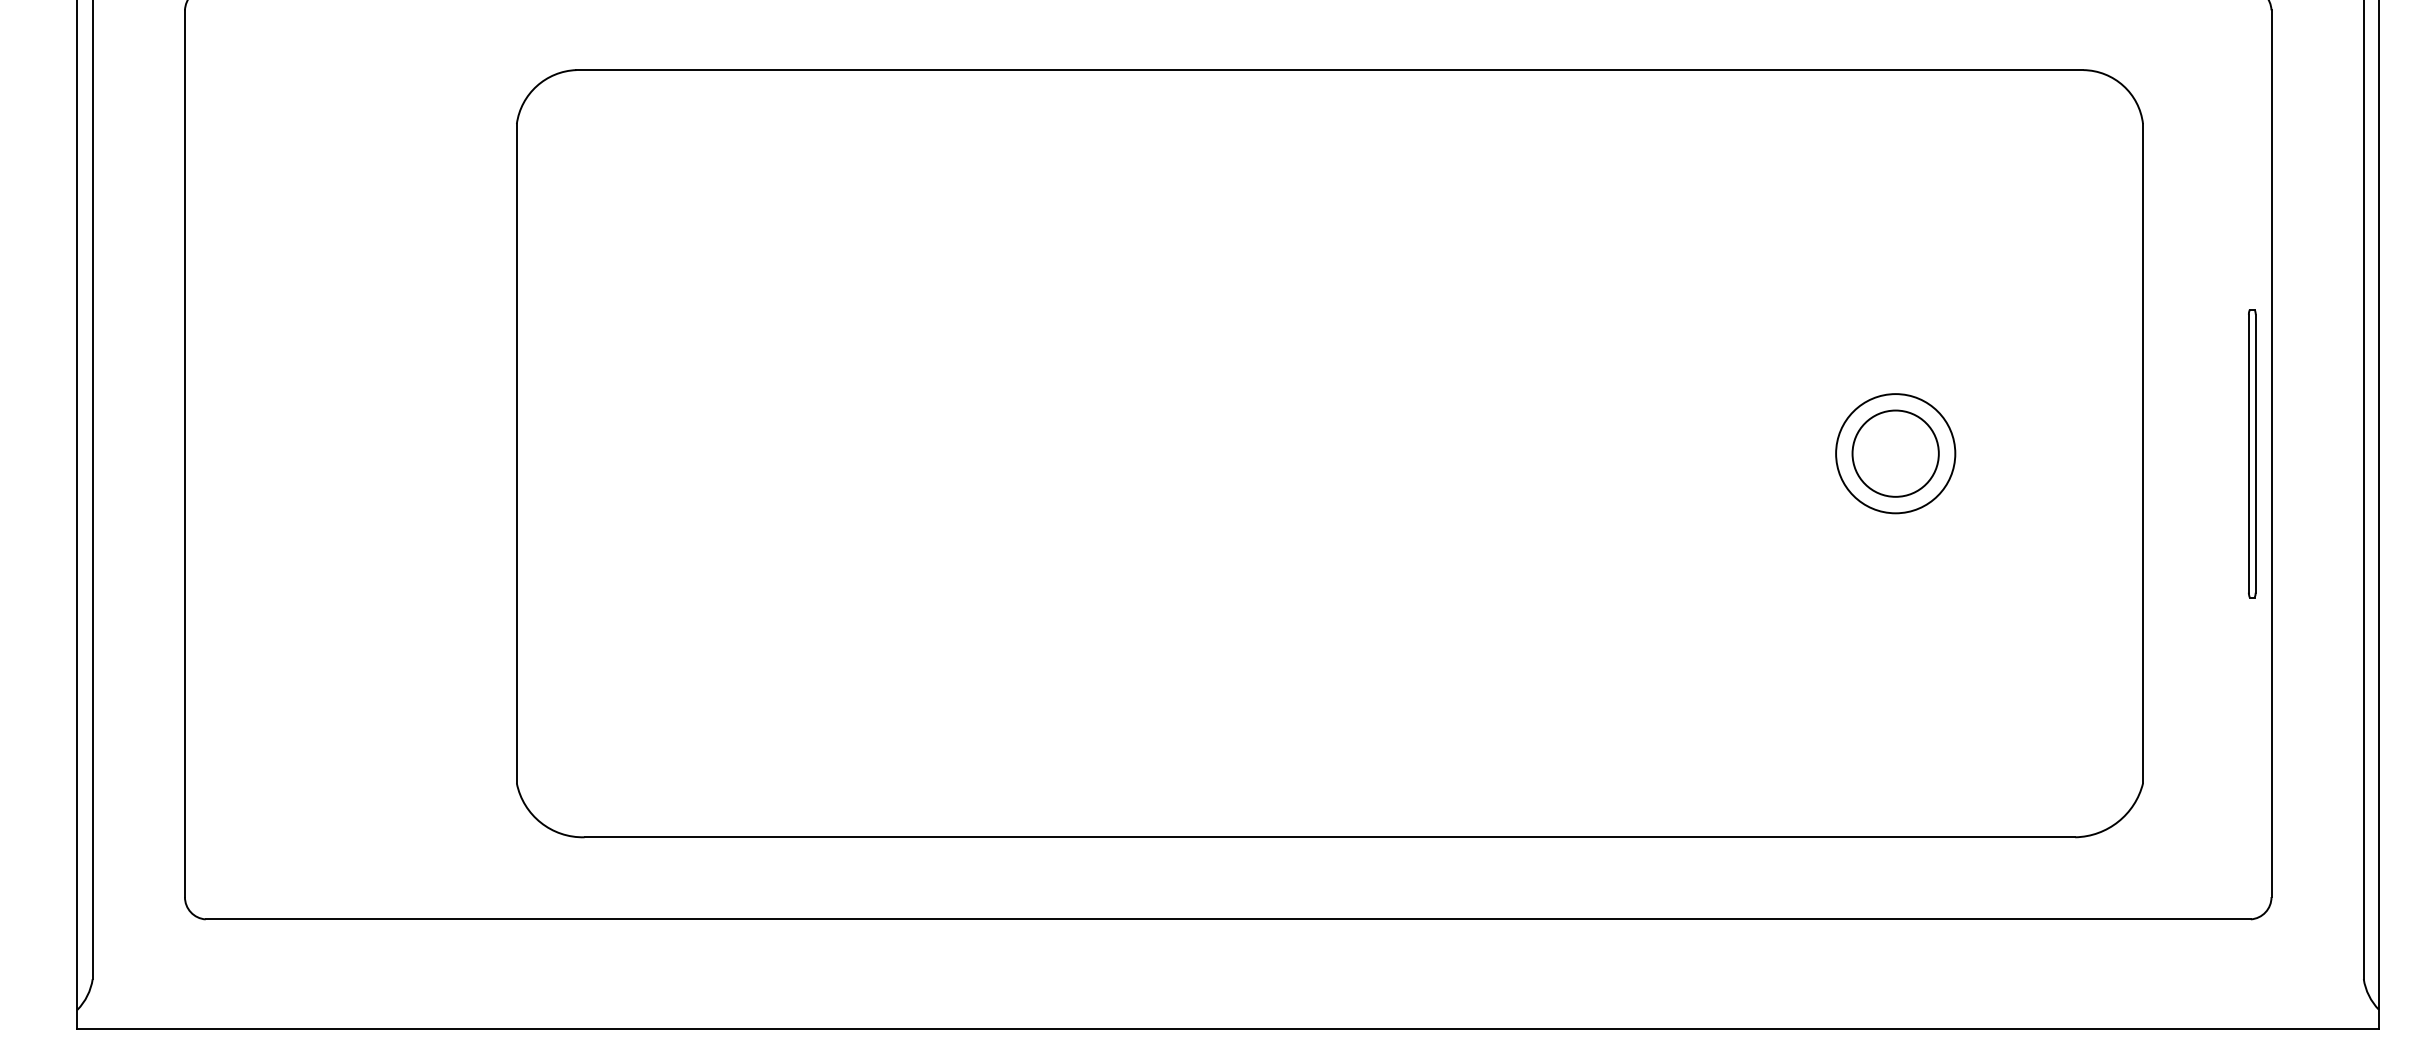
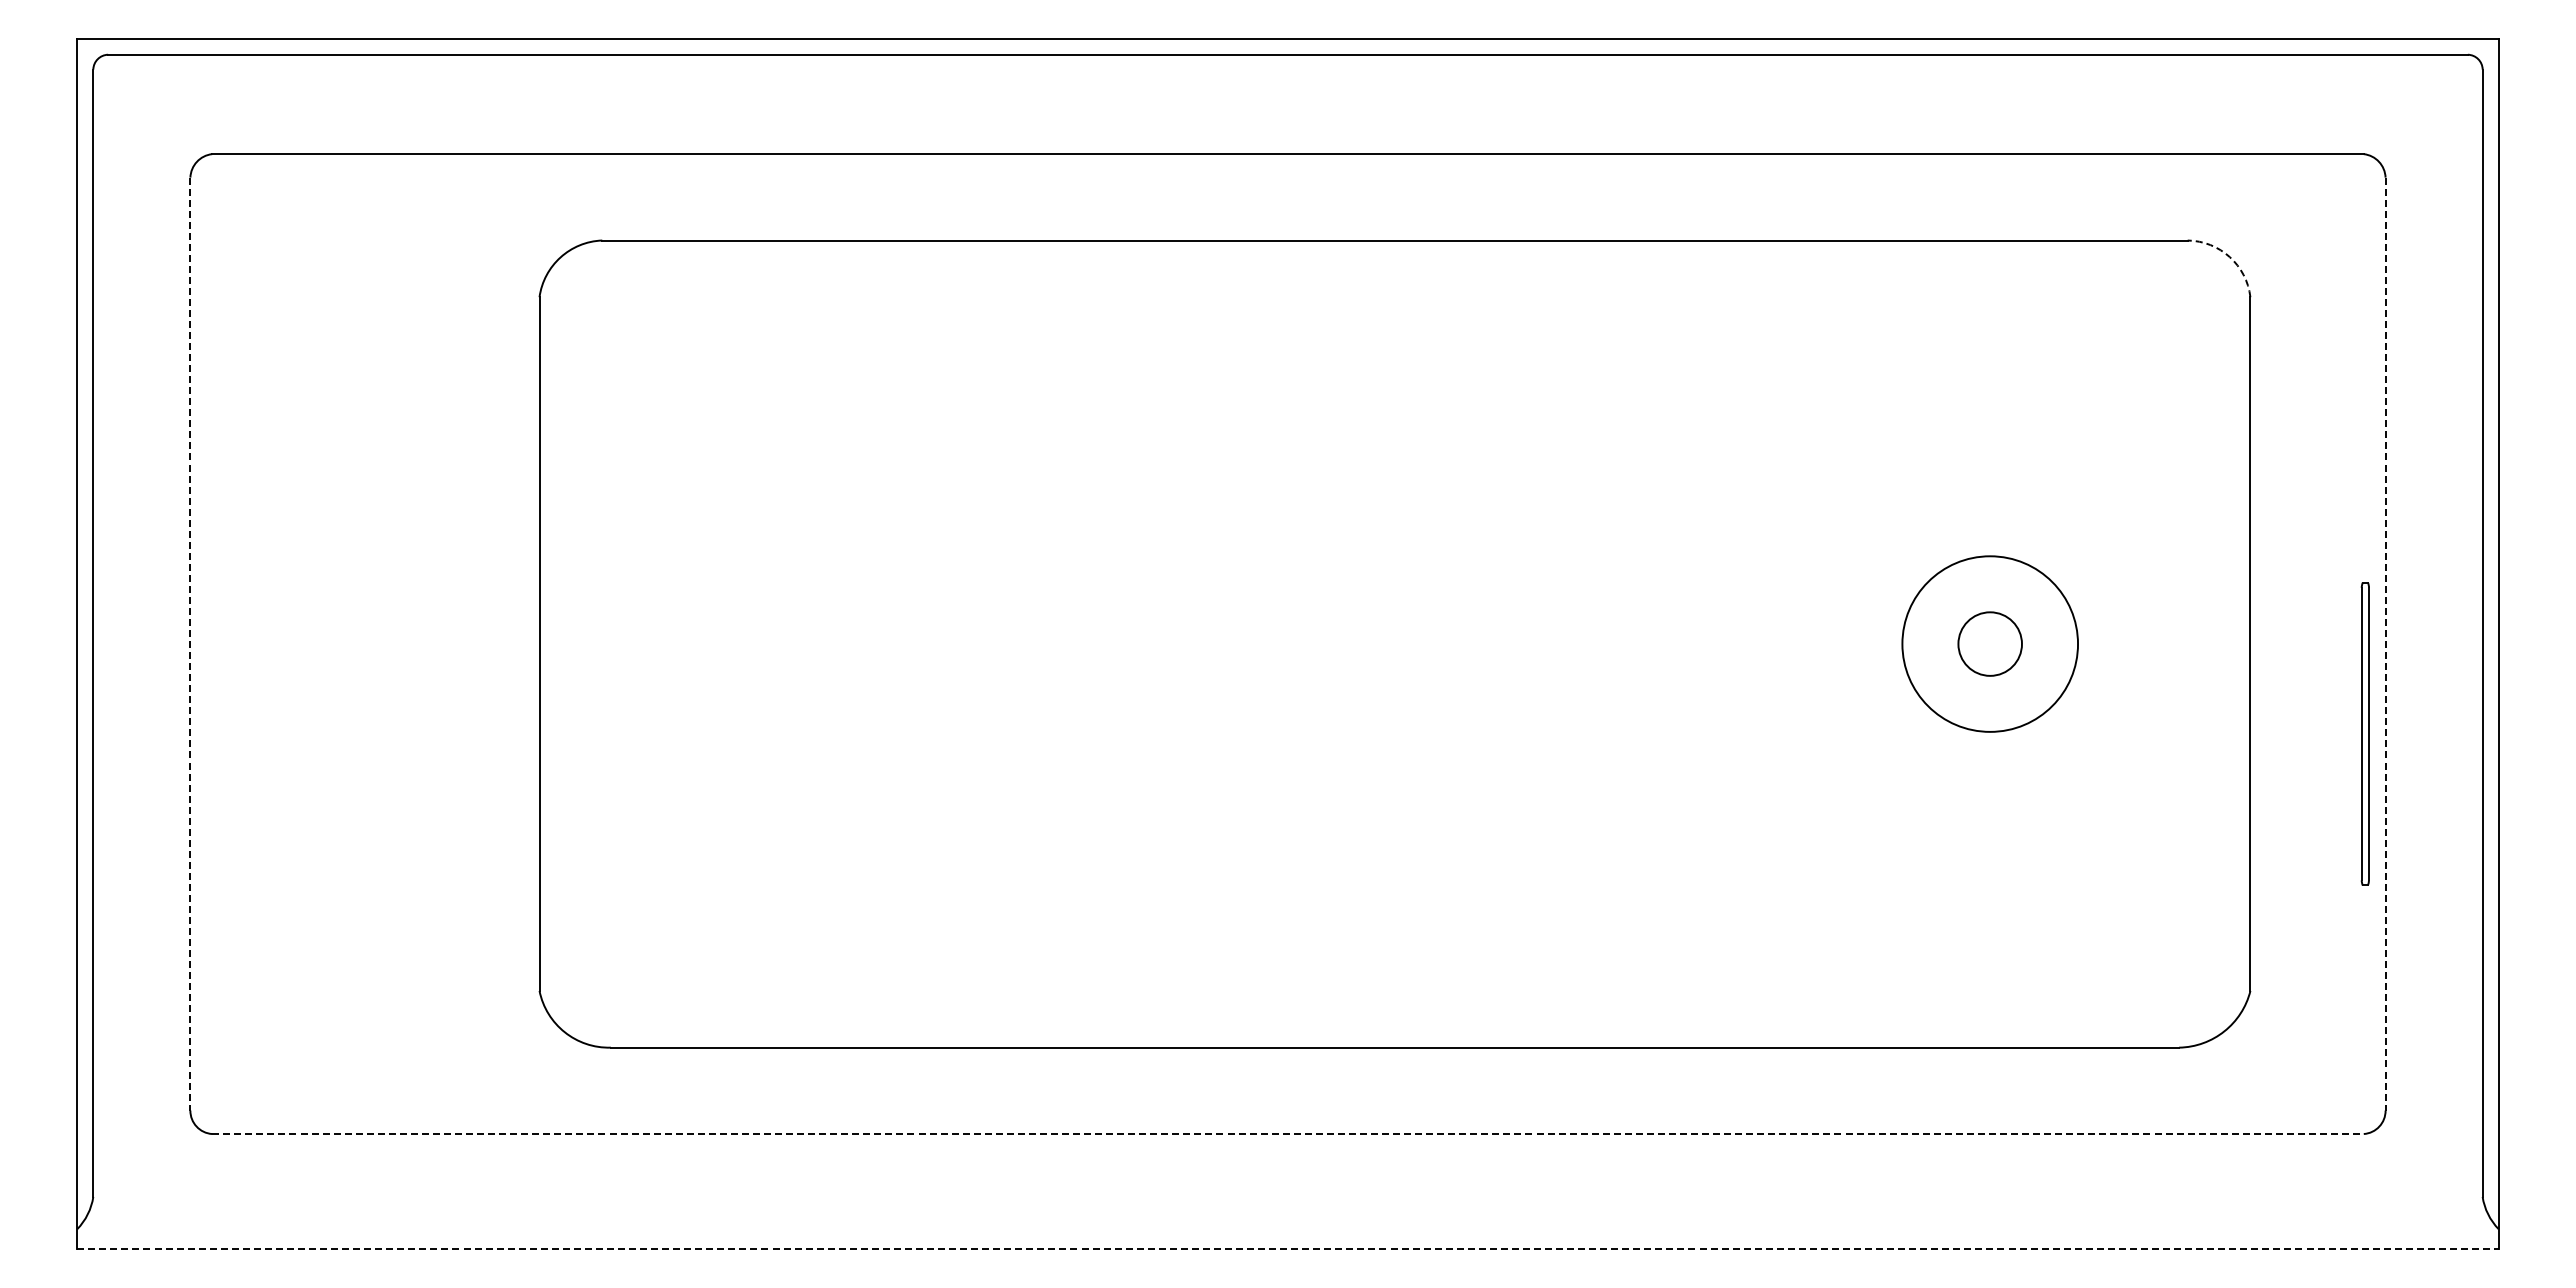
arc: (2123, 86) -> (2229, 257), solid -> dashed
circle: (1895, 453) -> (1989, 643), size x0.7
circle: (1895, 453) -> (1989, 643), size x1.4
part: (2251, 453) -> (2364, 733), moved
line: (185, 454) -> (190, 644), solid -> dashed
line: (2271, 454) -> (2385, 644), solid -> dashed
line: (1227, 919) -> (1287, 1134), solid -> dashed
line: (1227, 1029) -> (1287, 1249), solid -> dashed

